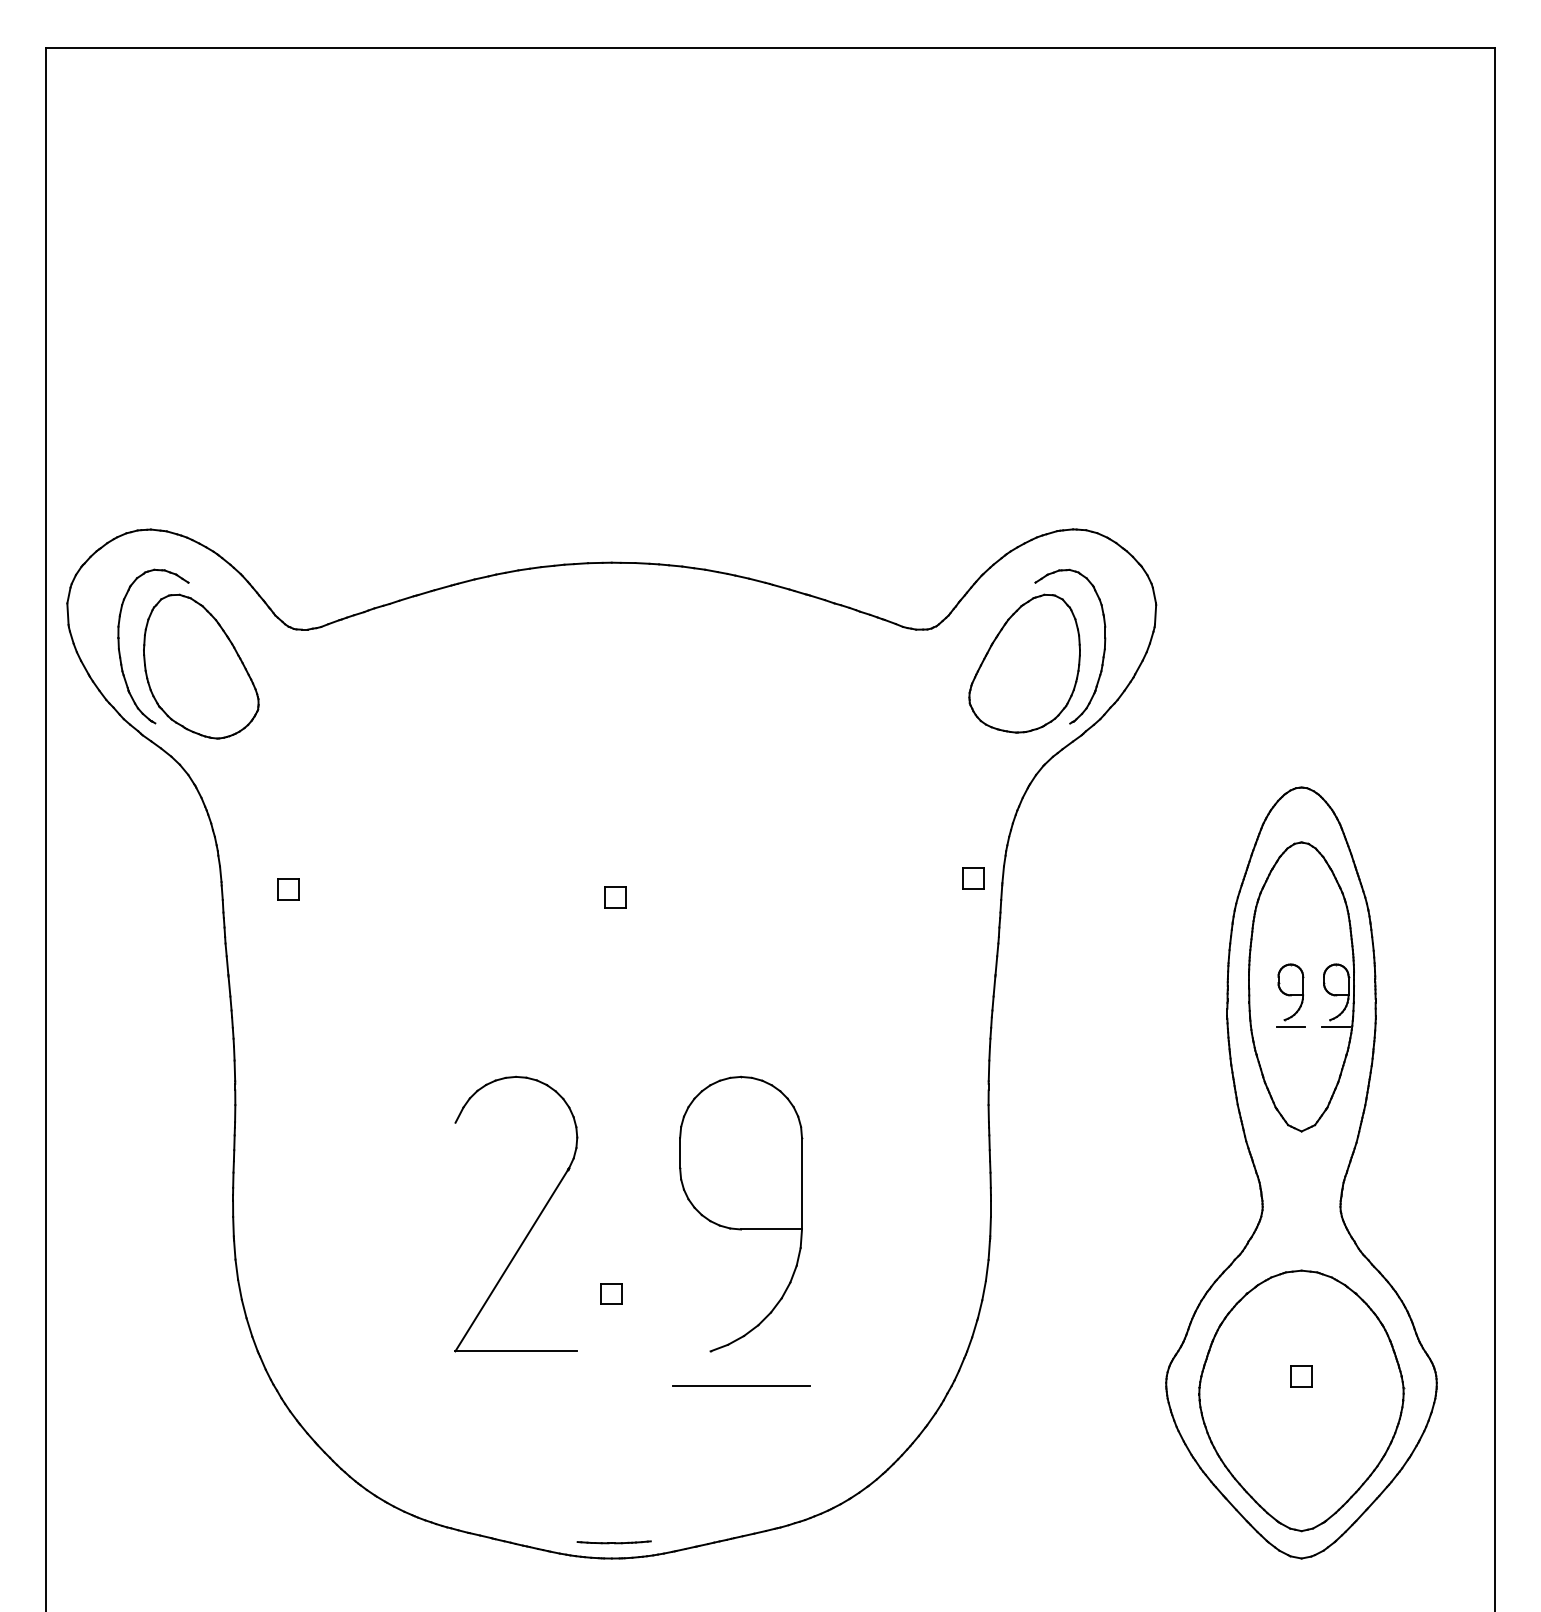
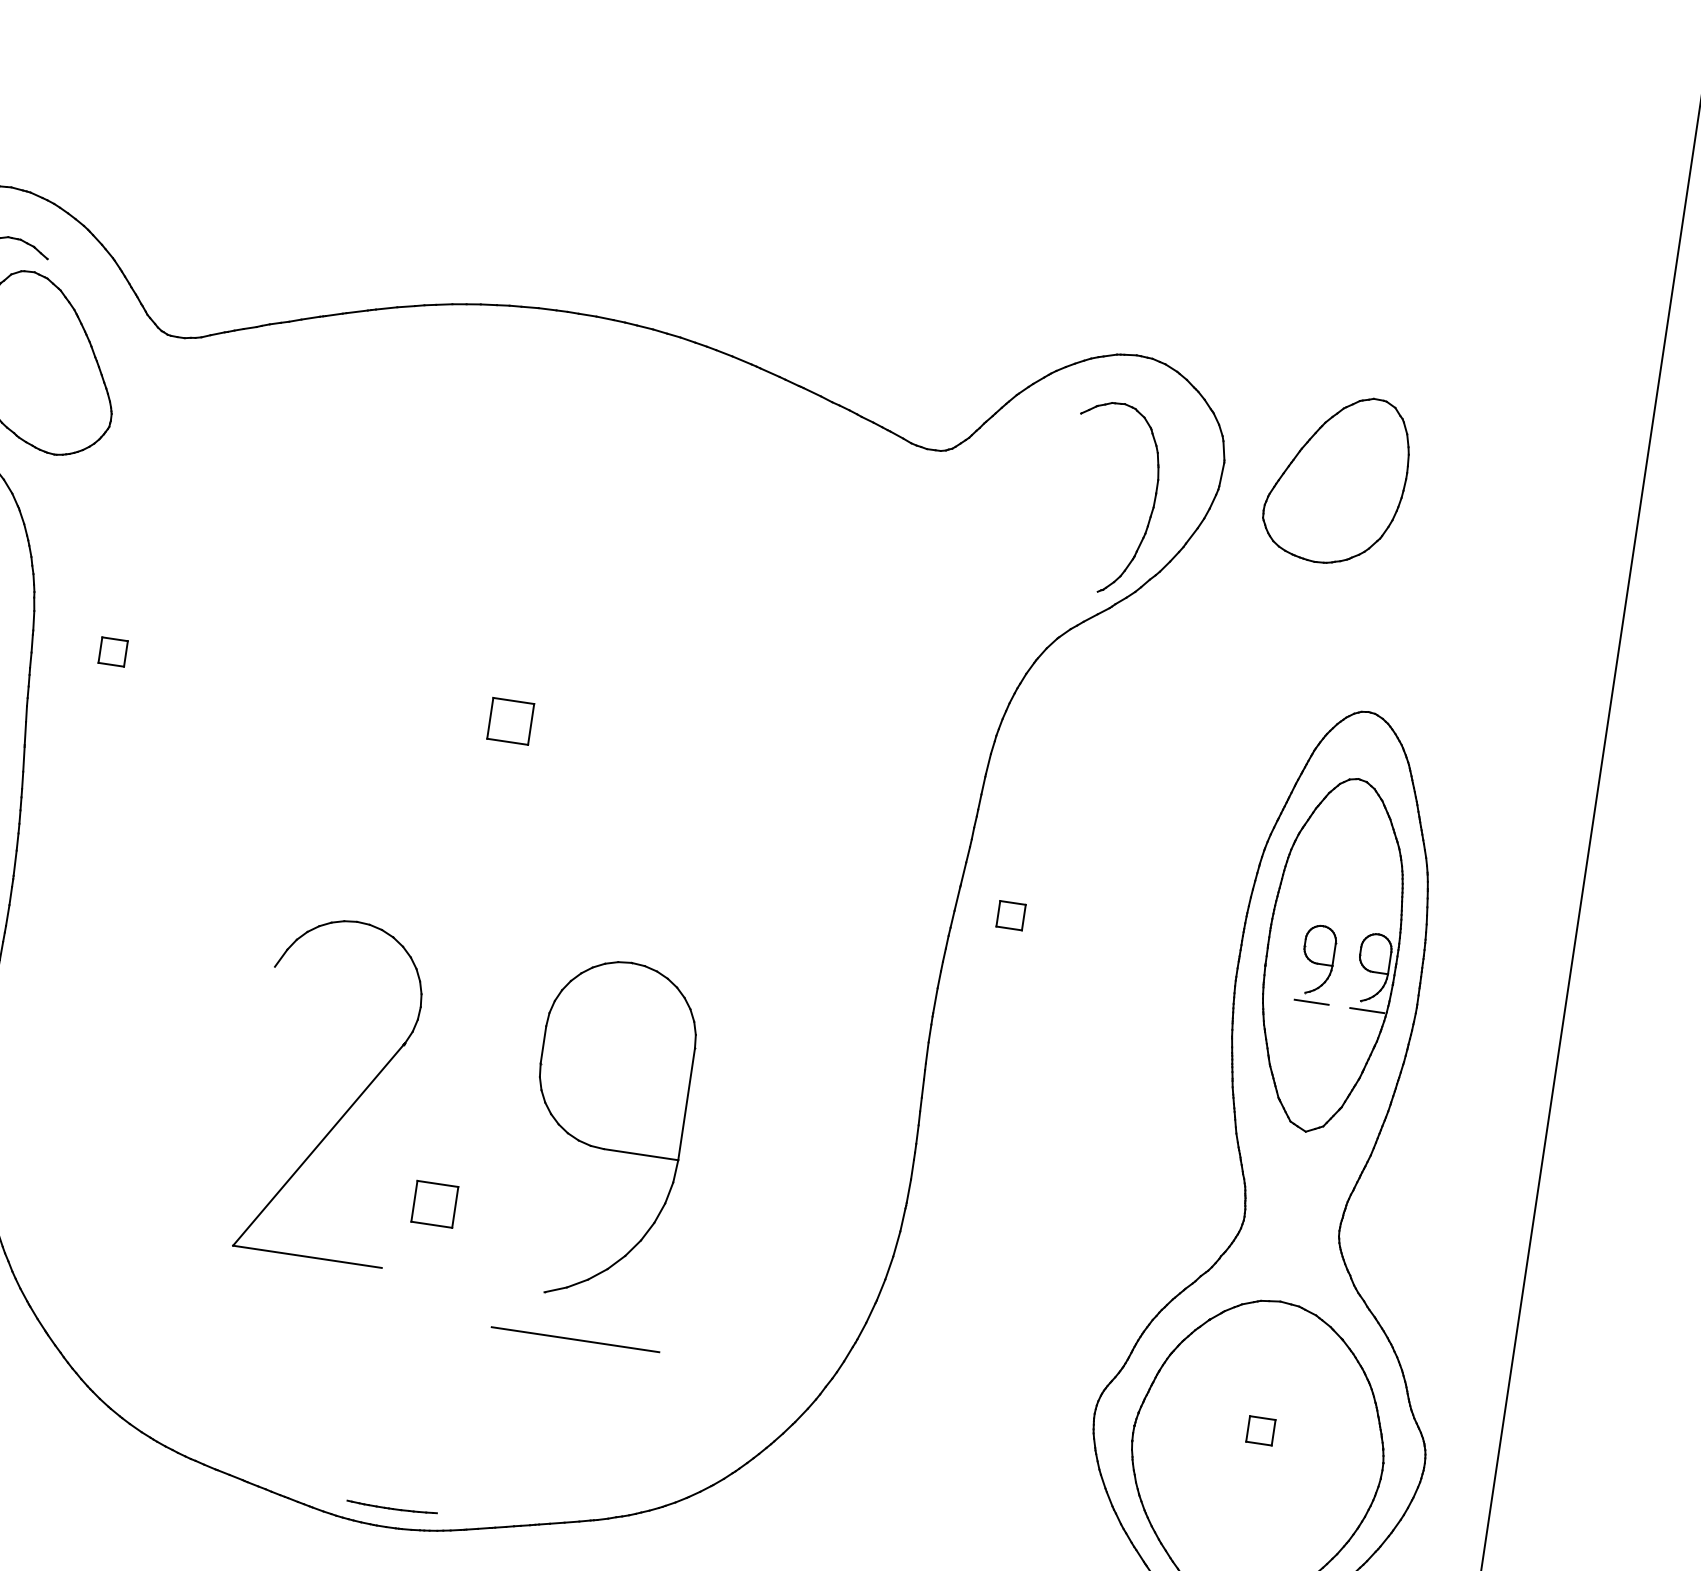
part: (1024, 663) -> (1337, 479), moved
part: (973, 878) -> (1011, 915), moved
part: (615, 897) -> (511, 721), size x1.6
part: (611, 1293) -> (434, 1203), size x1.6

